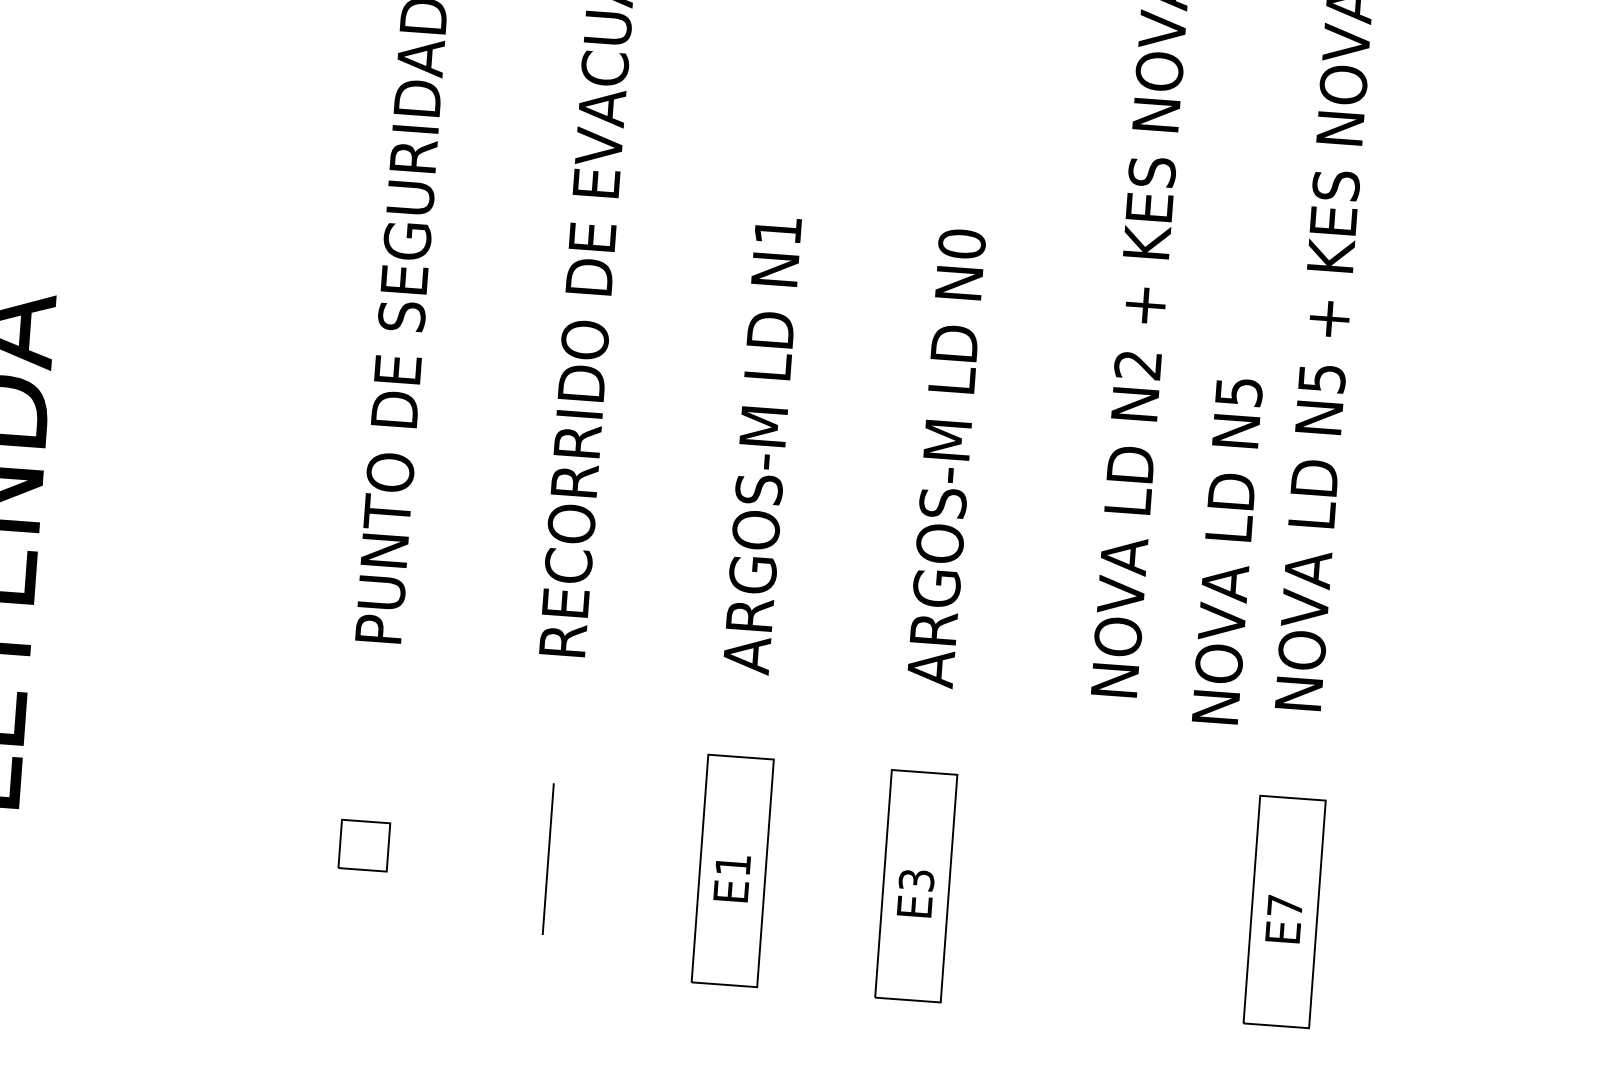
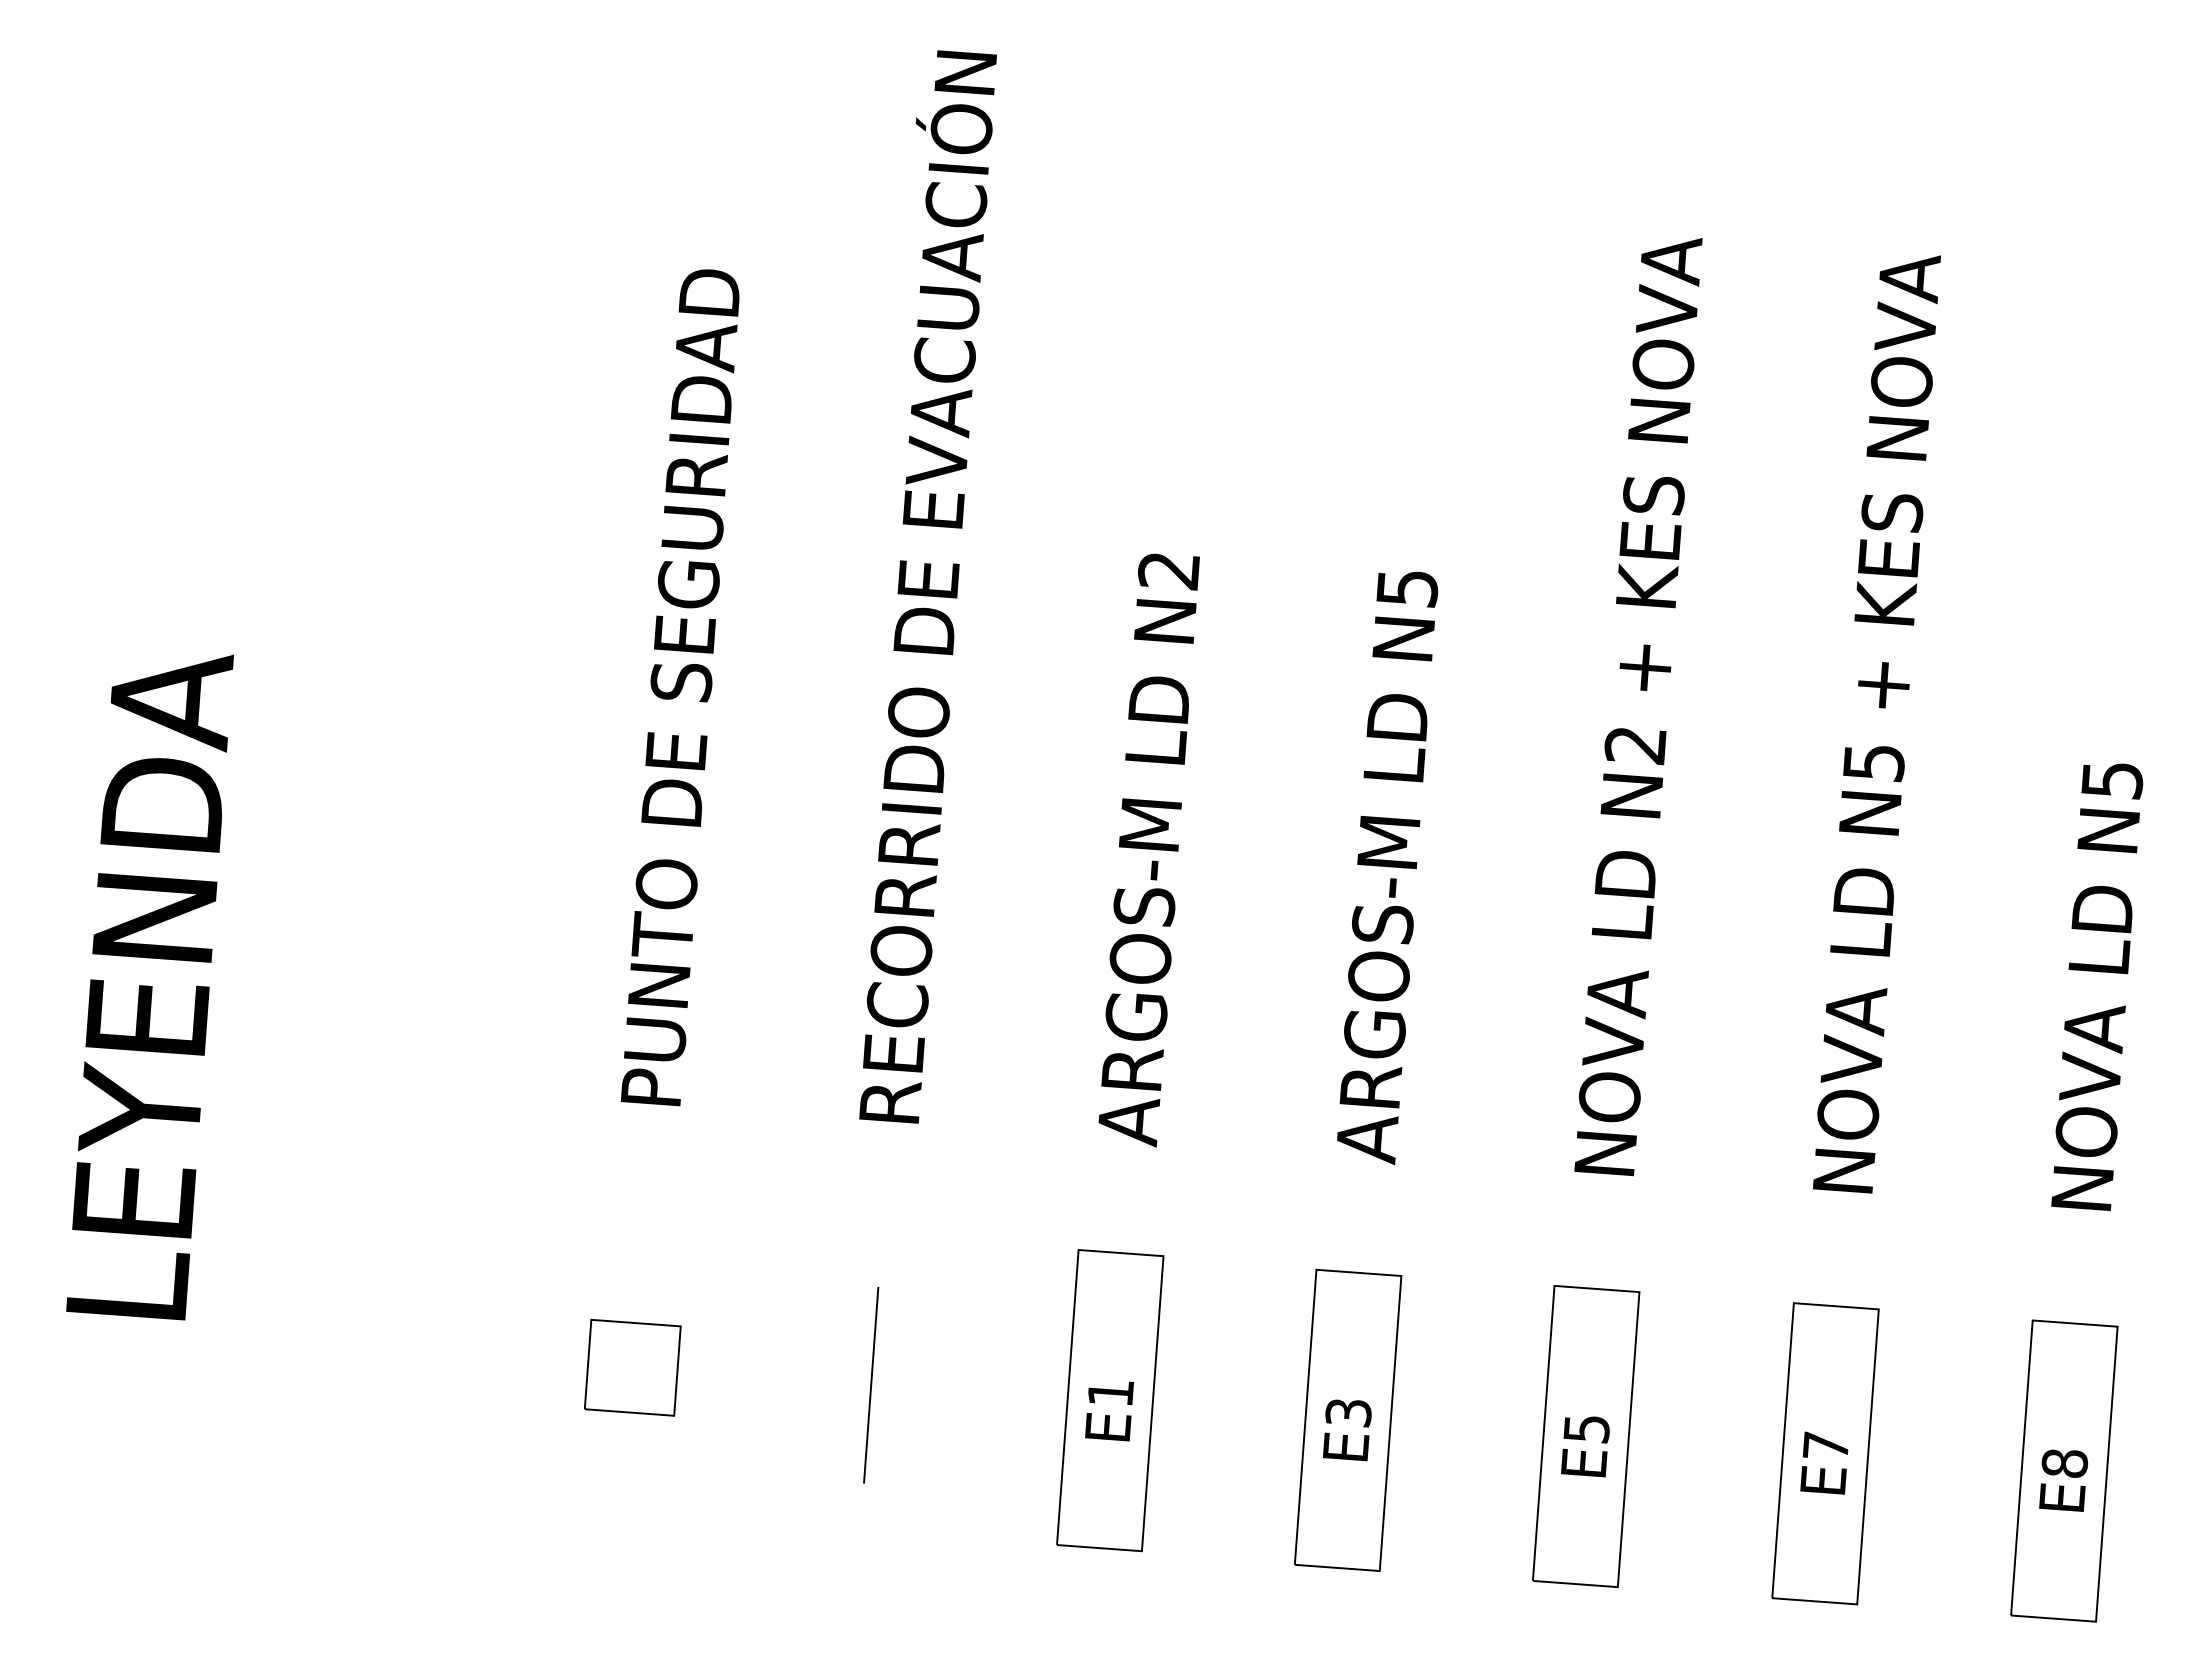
text: (777, 231) -> (1168, 571), N1 -> N2
text: (962, 244) -> (1407, 588), N0 -> N5
text: (1227, 551) -> (2097, 986), moved
part: (364, 845) -> (632, 1367), size x1.43
part: (1100, 898) -> (1586, 1436), added
part: (1469, 924) -> (2064, 1470), added

